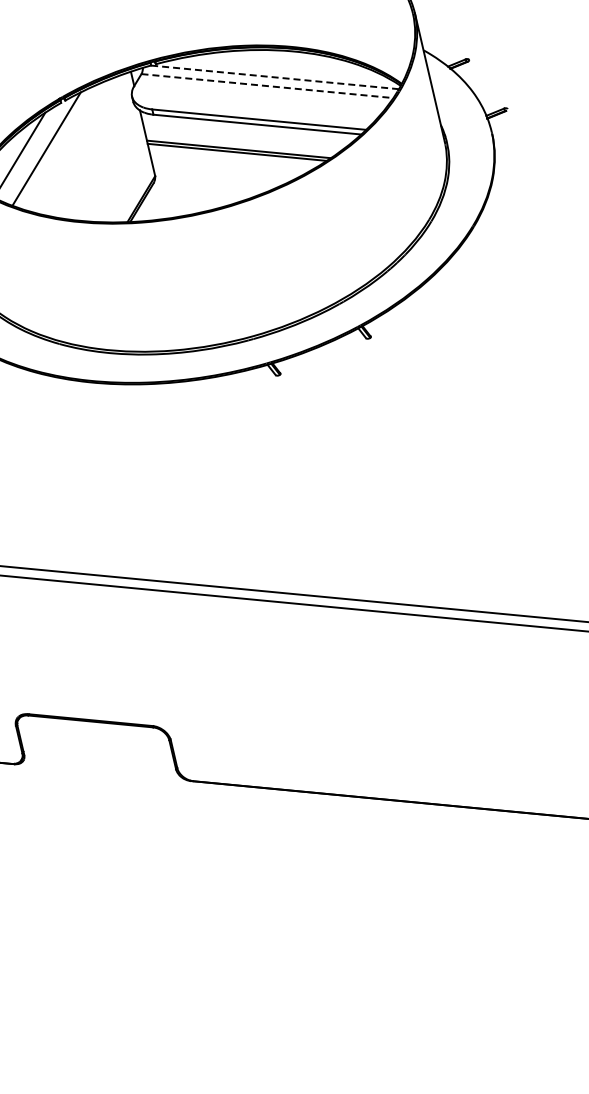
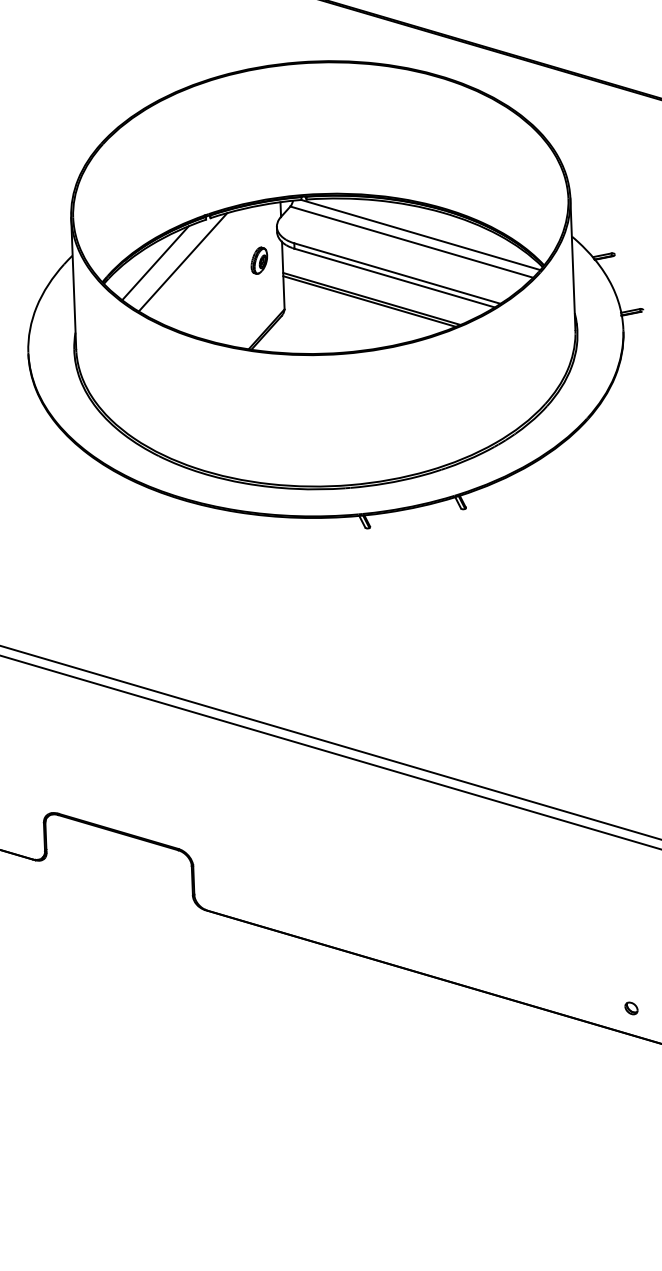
line: (275, 77) -> (421, 235), dashed -> solid
line: (268, 86) -> (412, 242), dashed -> solid
part: (121, 132) -> (259, 260), added

